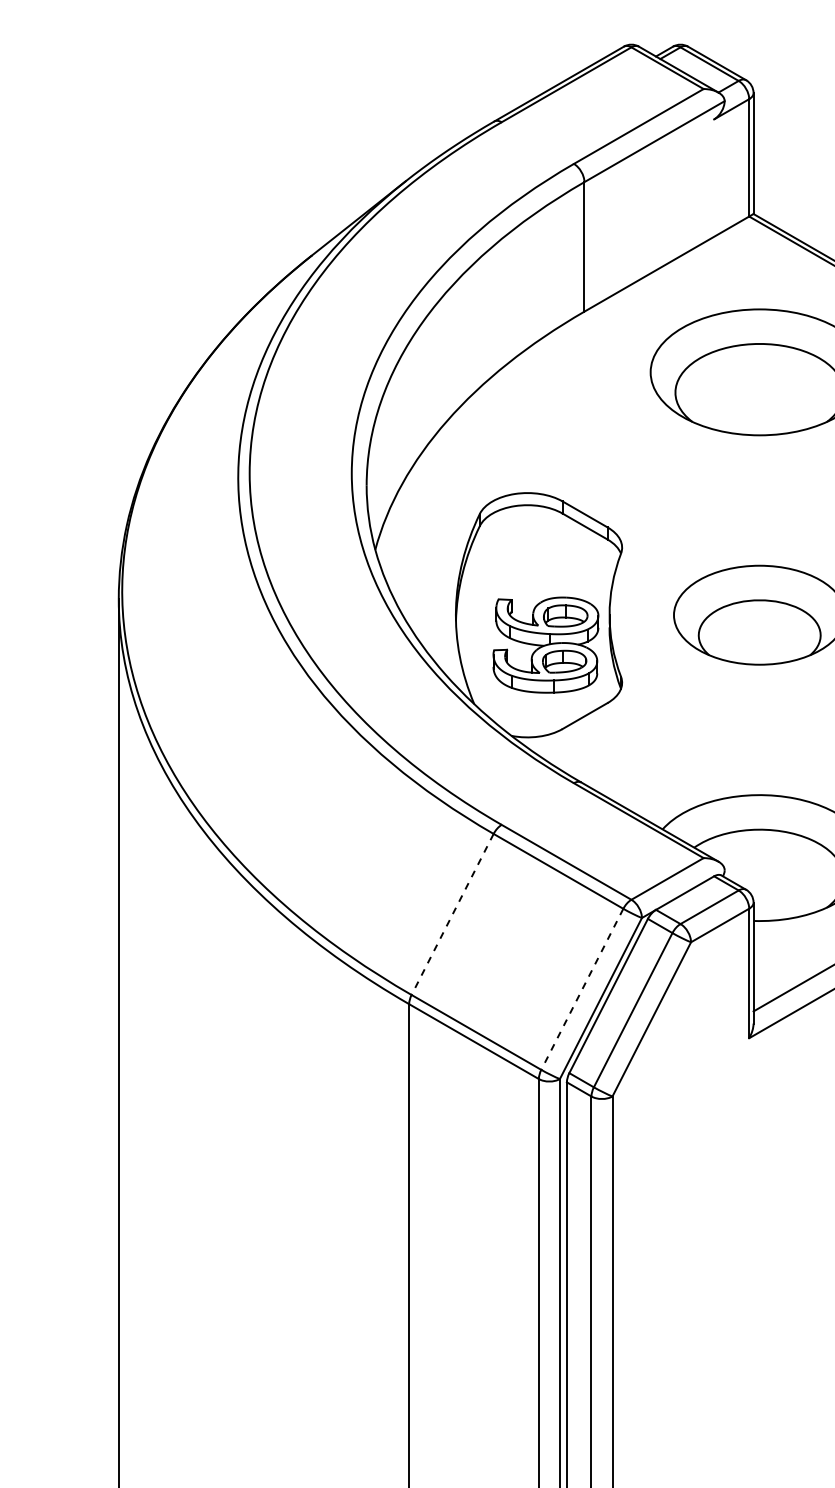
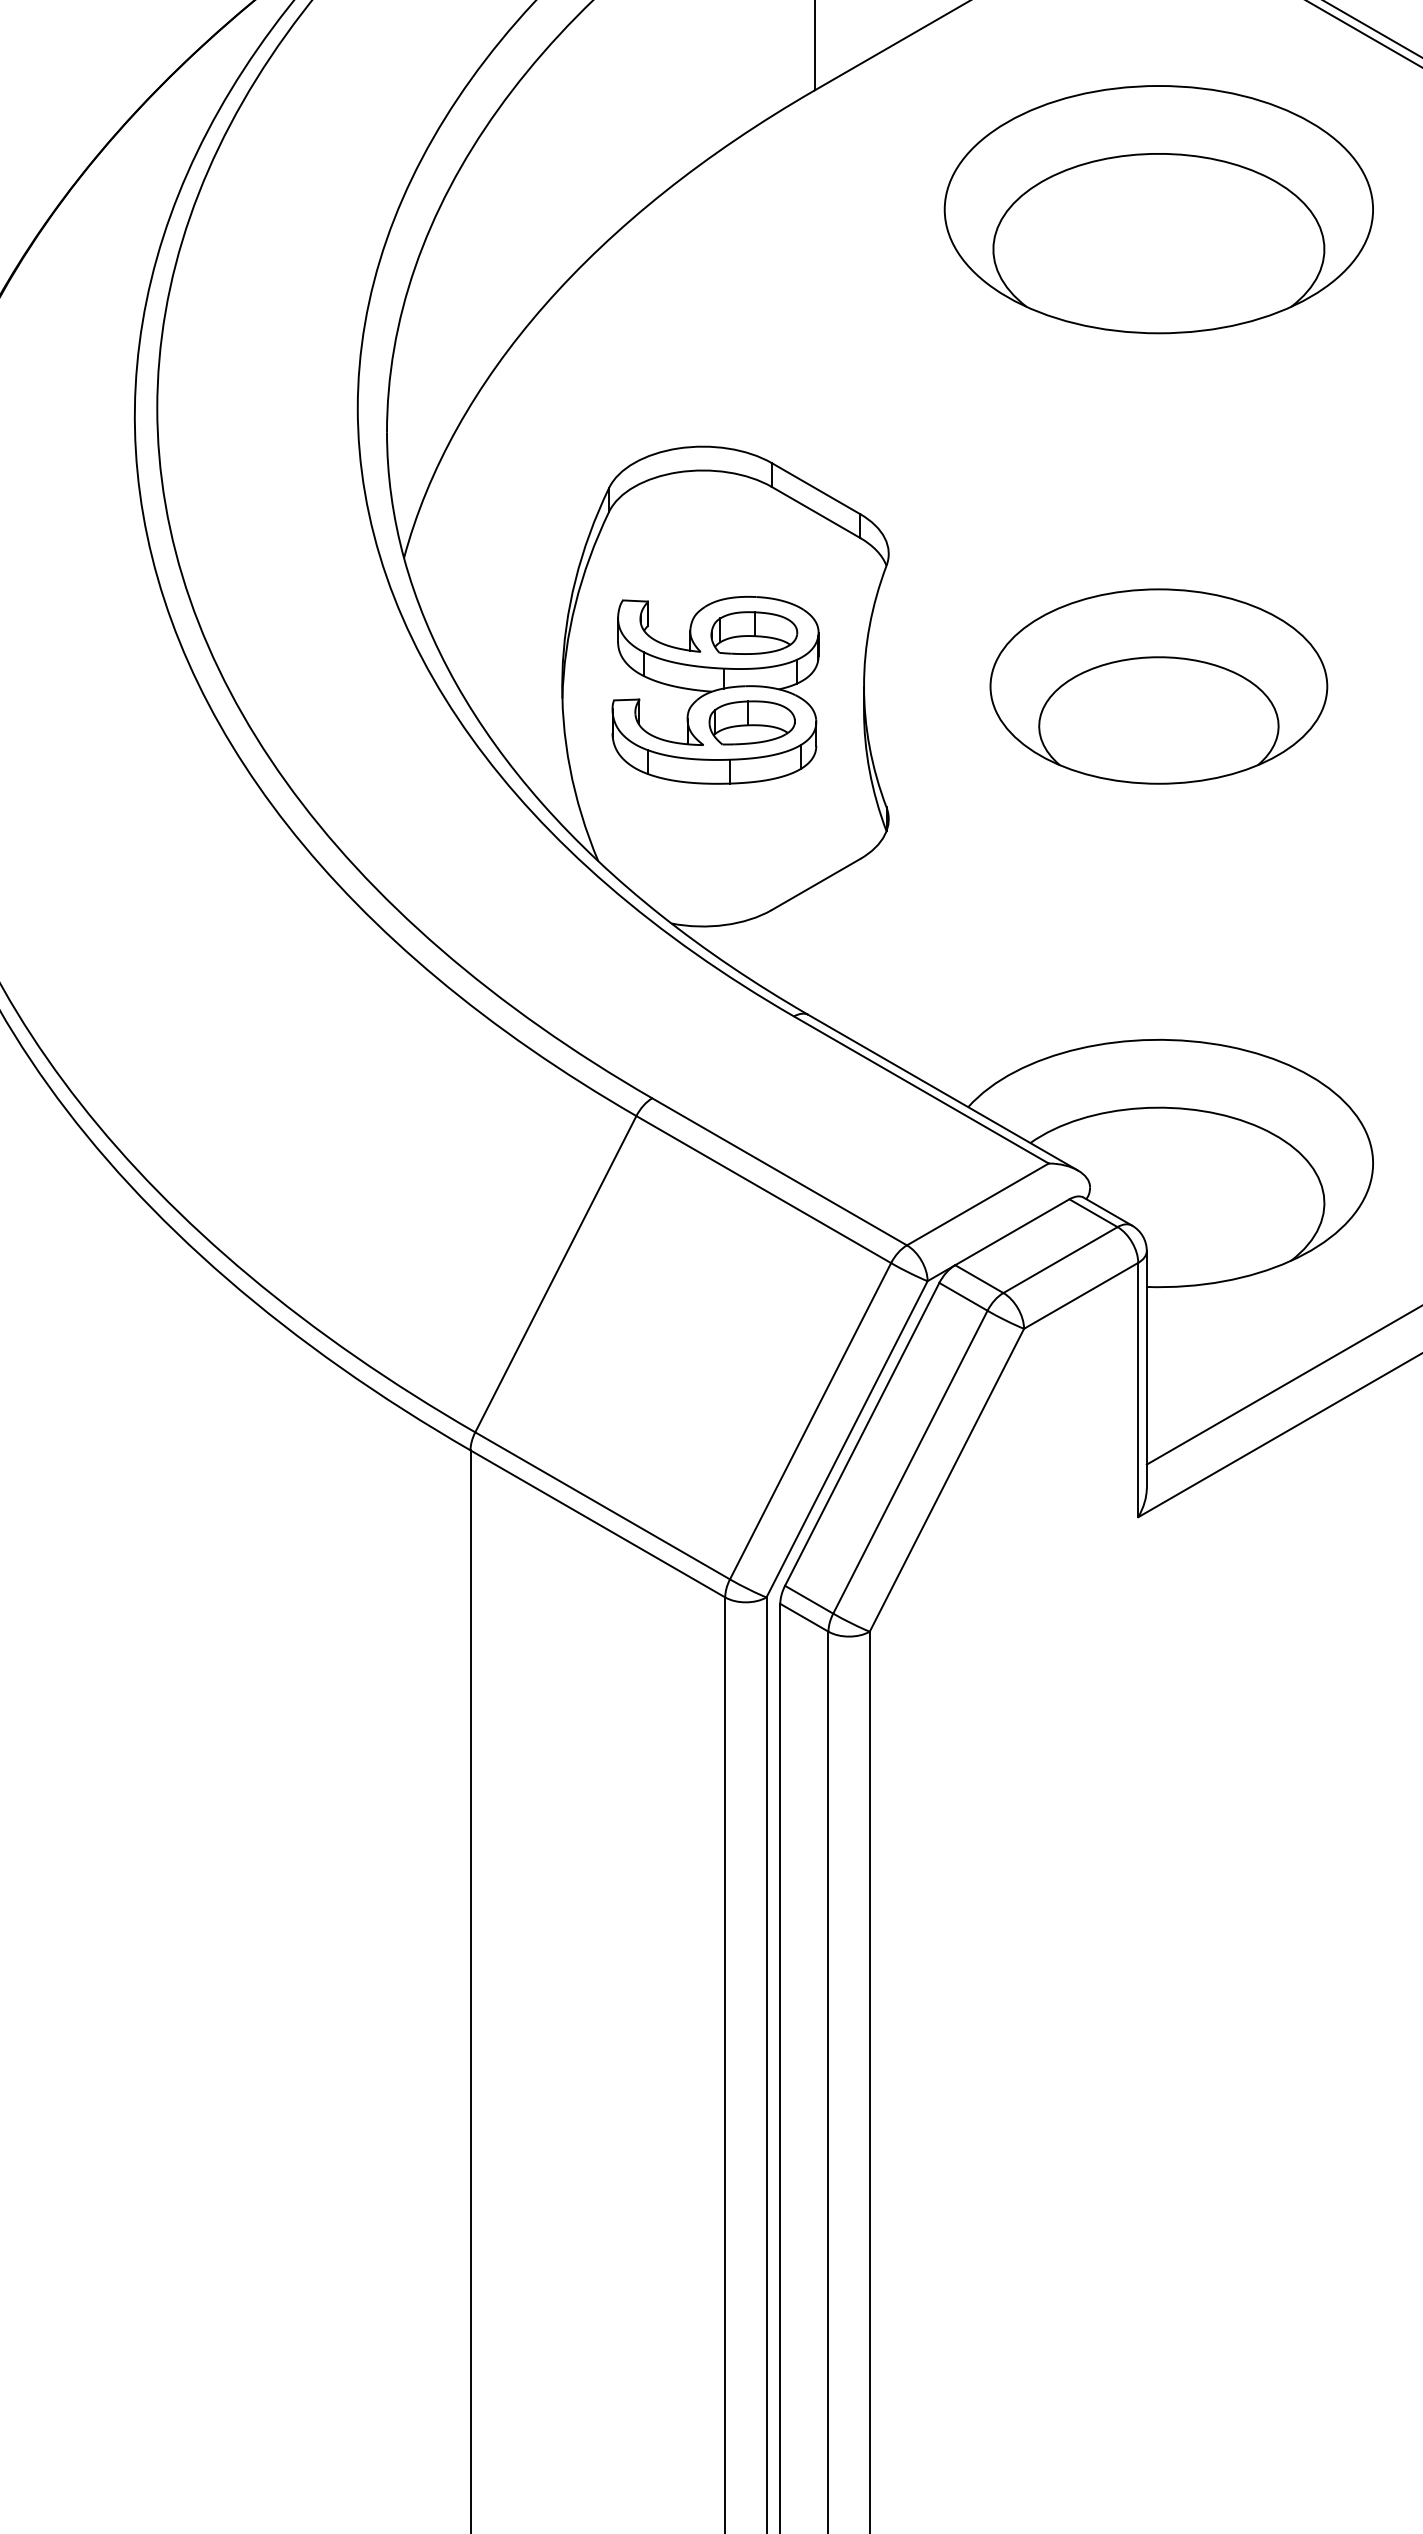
part: (545, 644) -> (714, 689), moved
line: (452, 914) -> (555, 1274), dashed -> solid
line: (582, 989) -> (810, 1421), dashed -> solid

